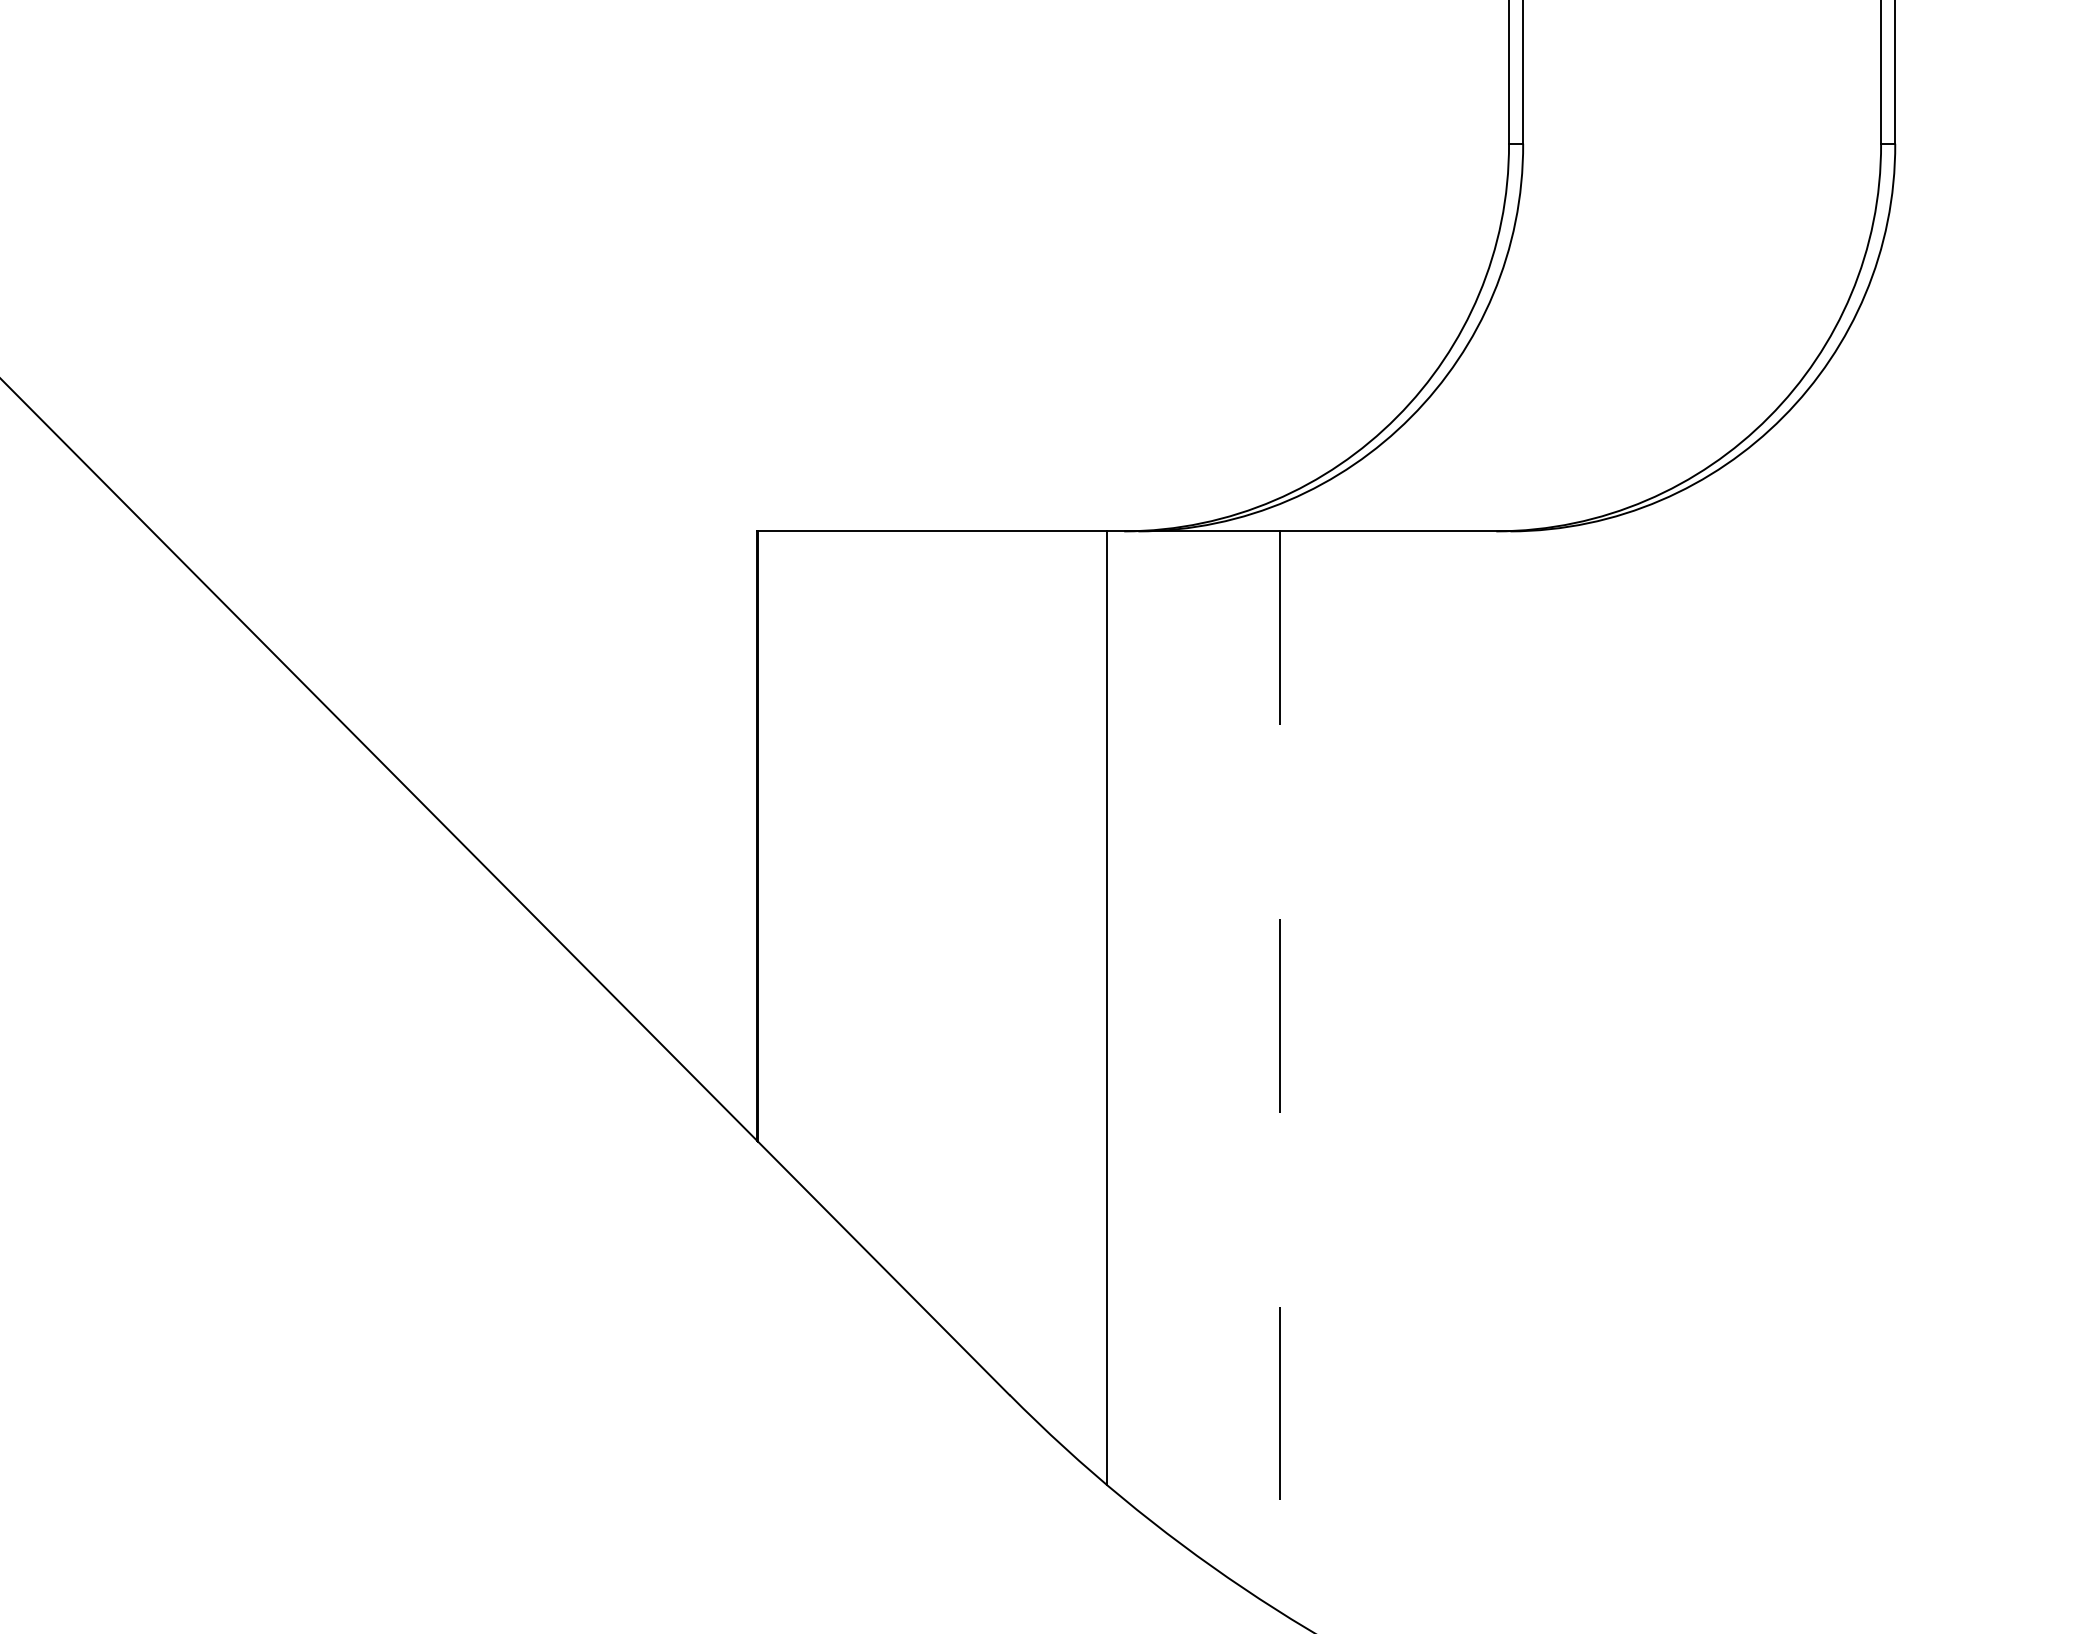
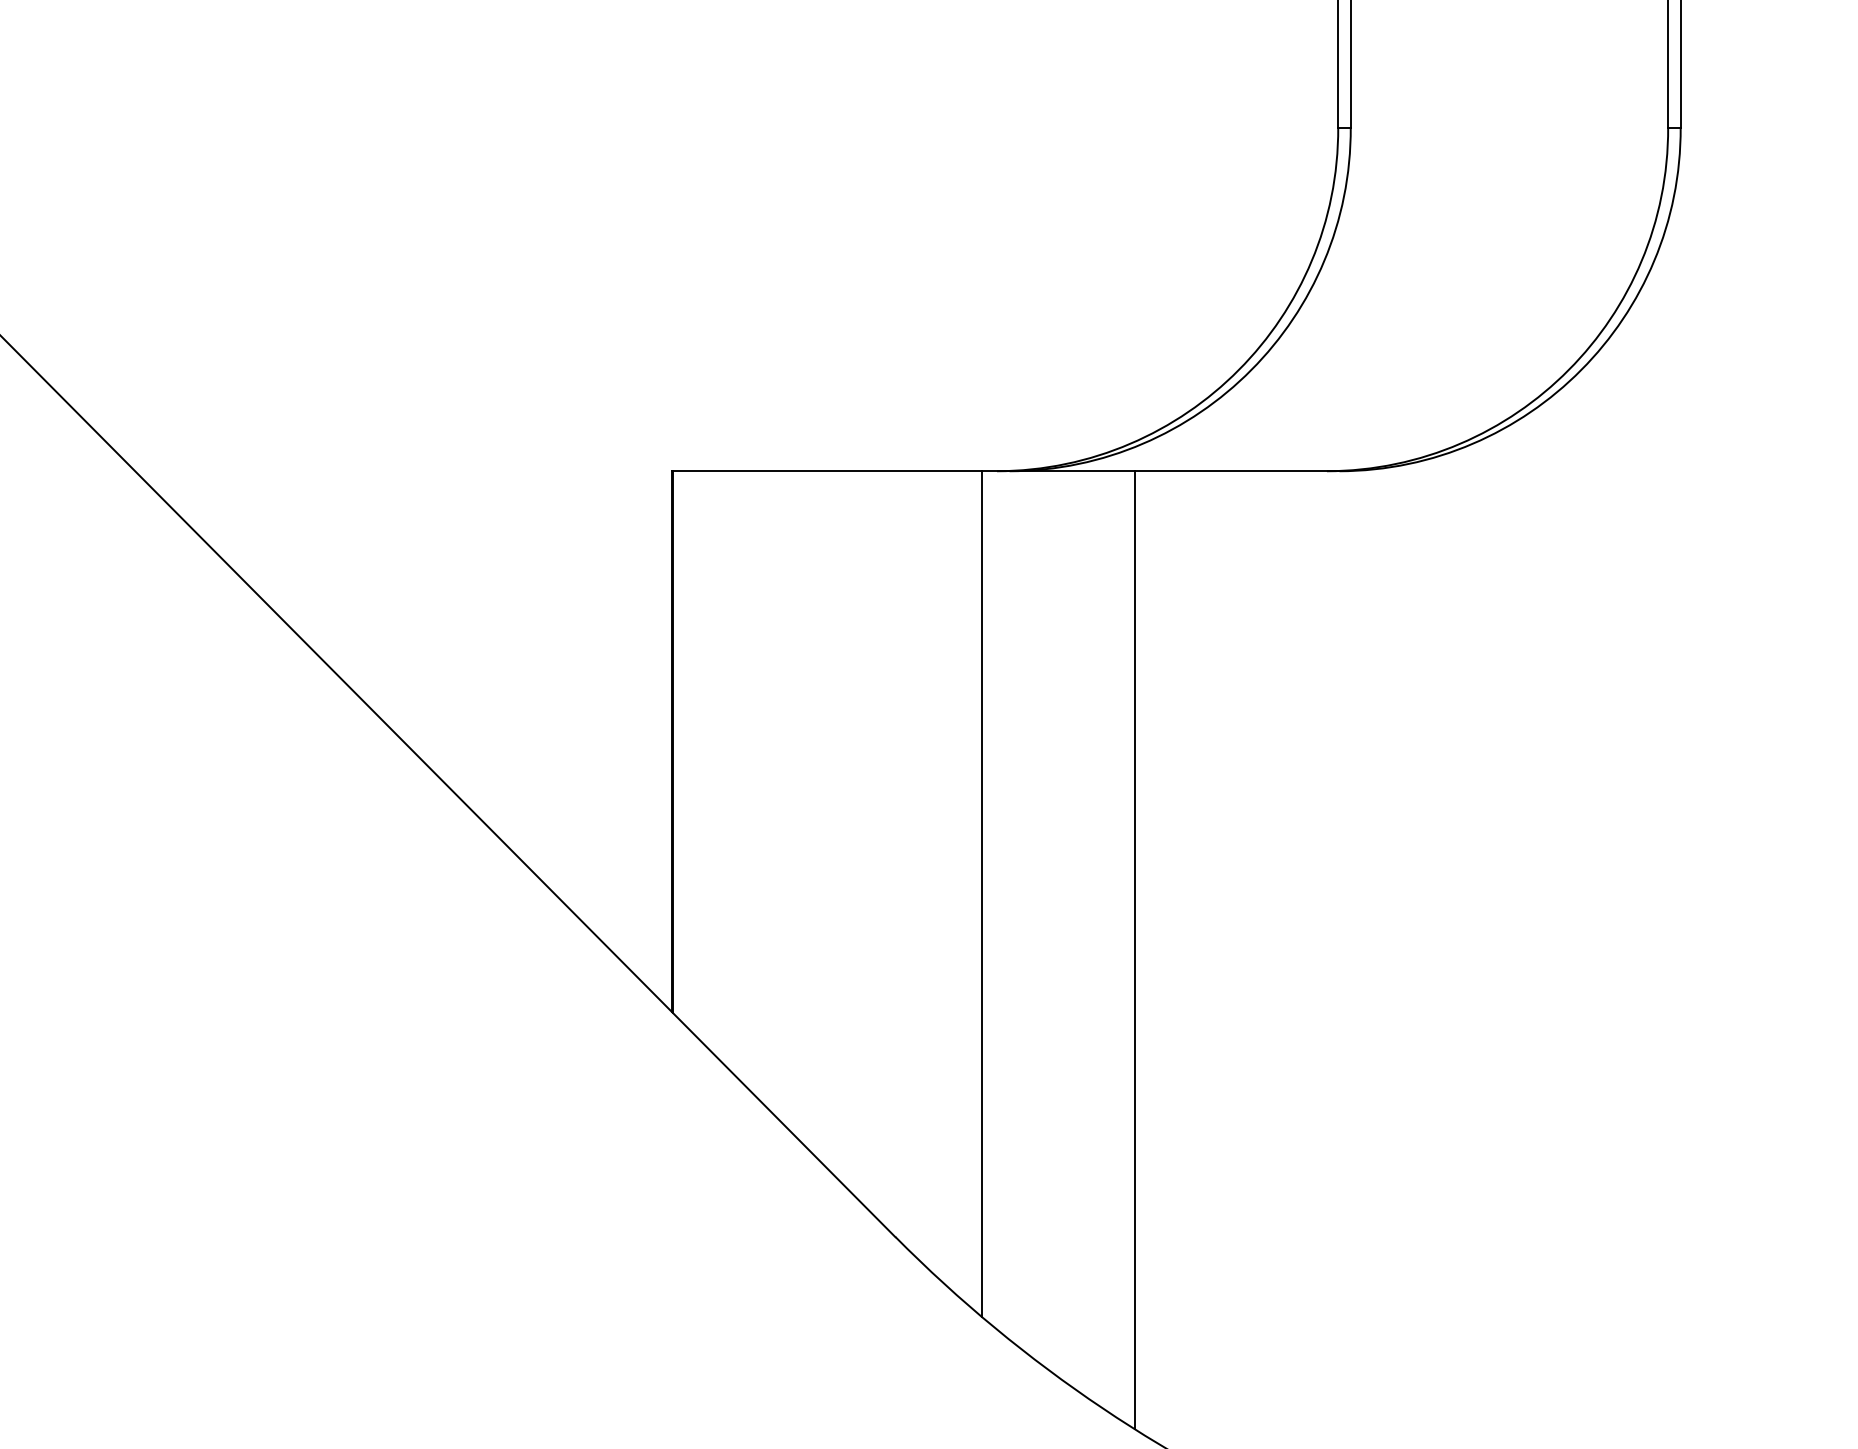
line: (1279, 1072) -> (1134, 951), dashed -> solid

